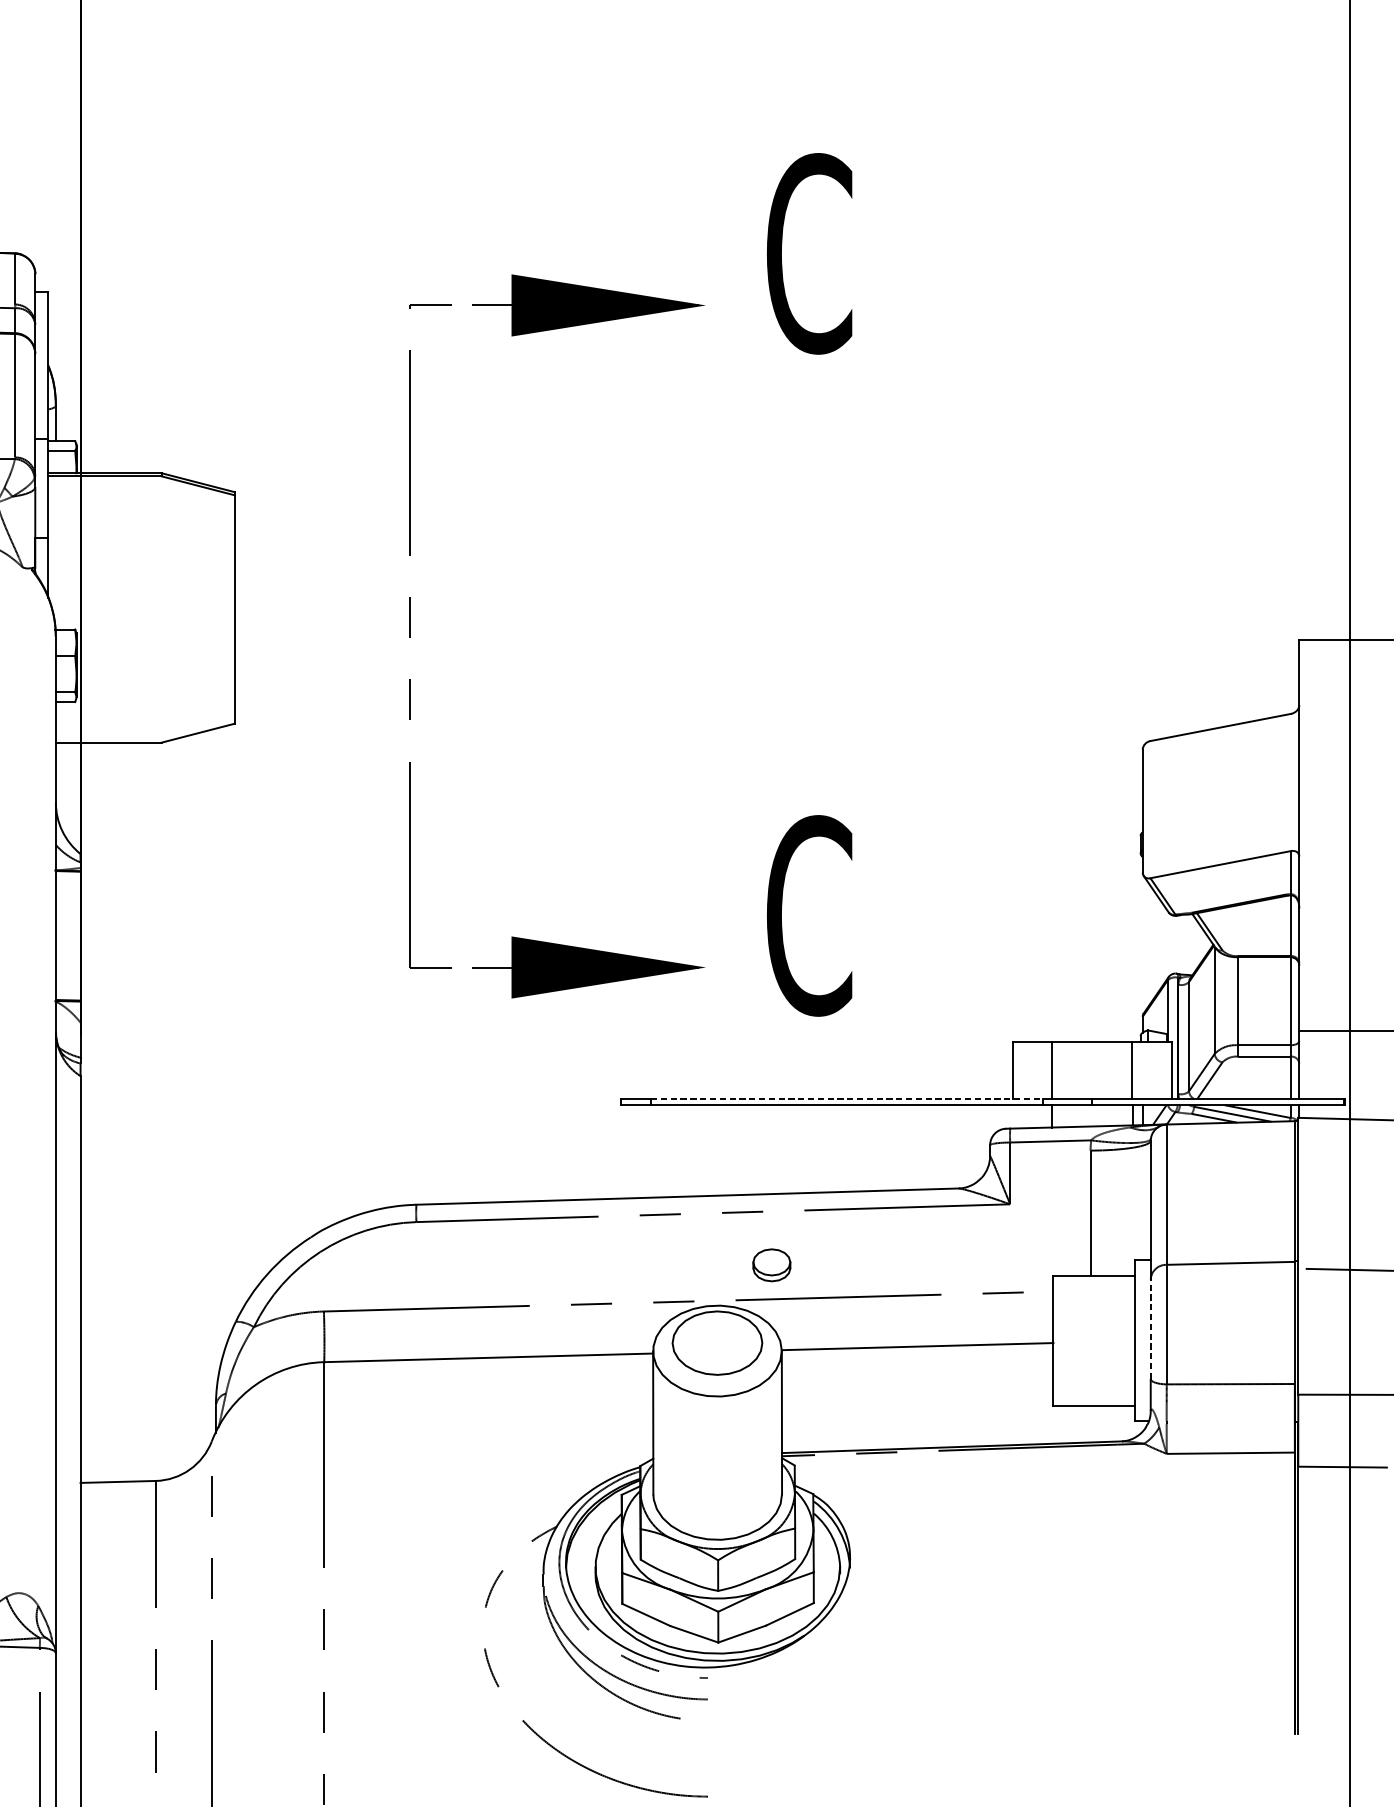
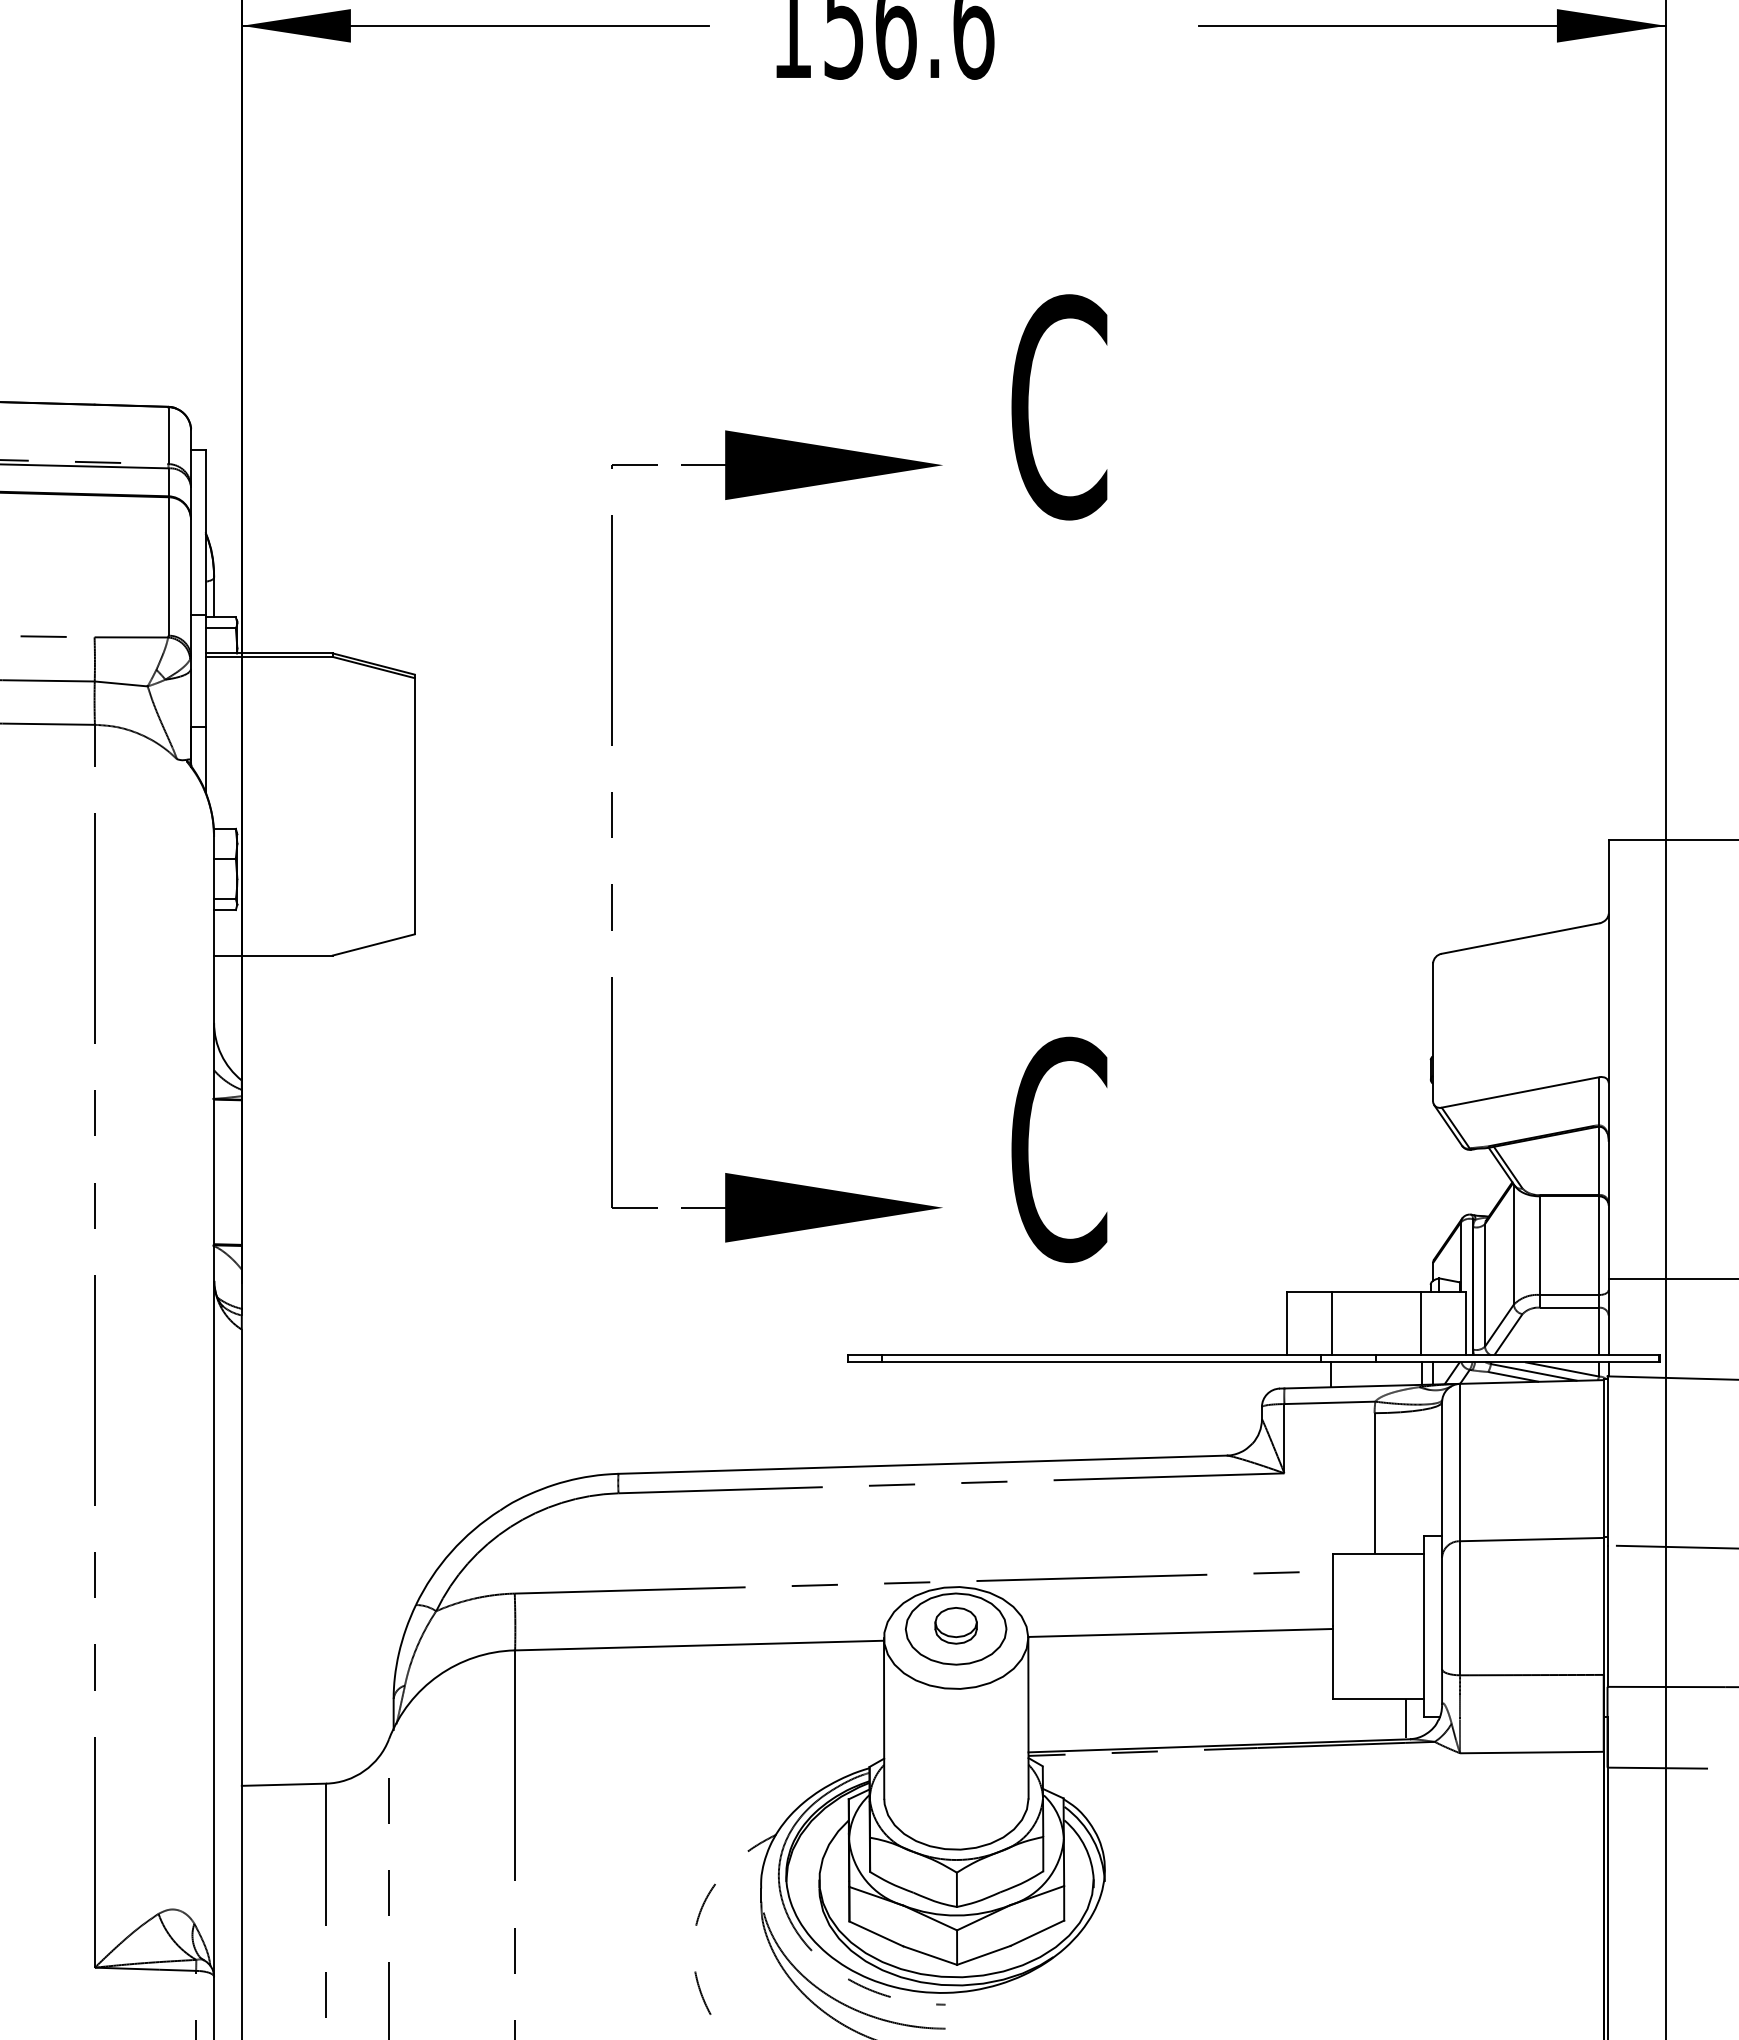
line: (847, 1099) -> (1101, 1355), dashed -> solid
part: (771, 1265) -> (955, 1625), moved
line: (1151, 1329) -> (1442, 1613), dashed -> solid
line: (1119, 1422) -> (1406, 1718), added

